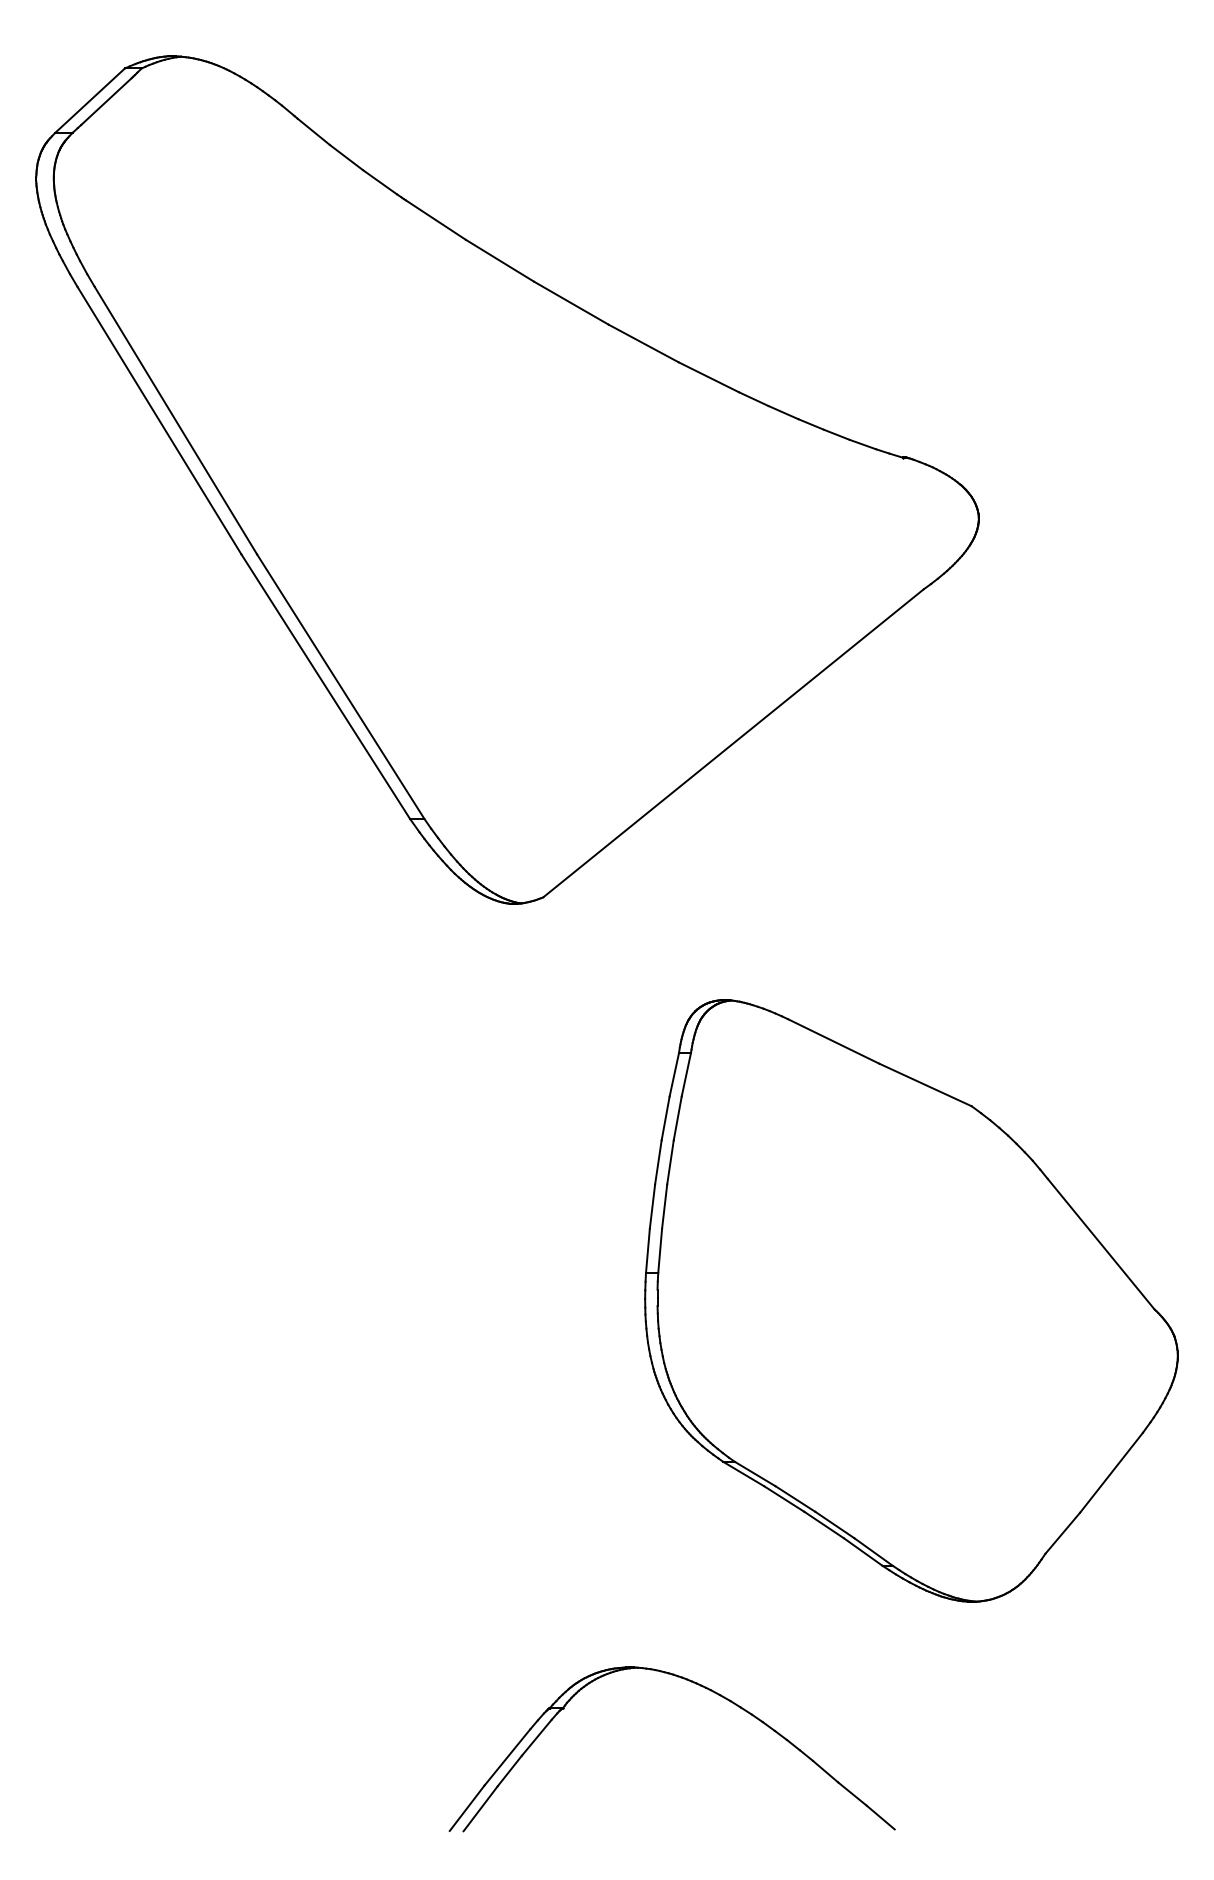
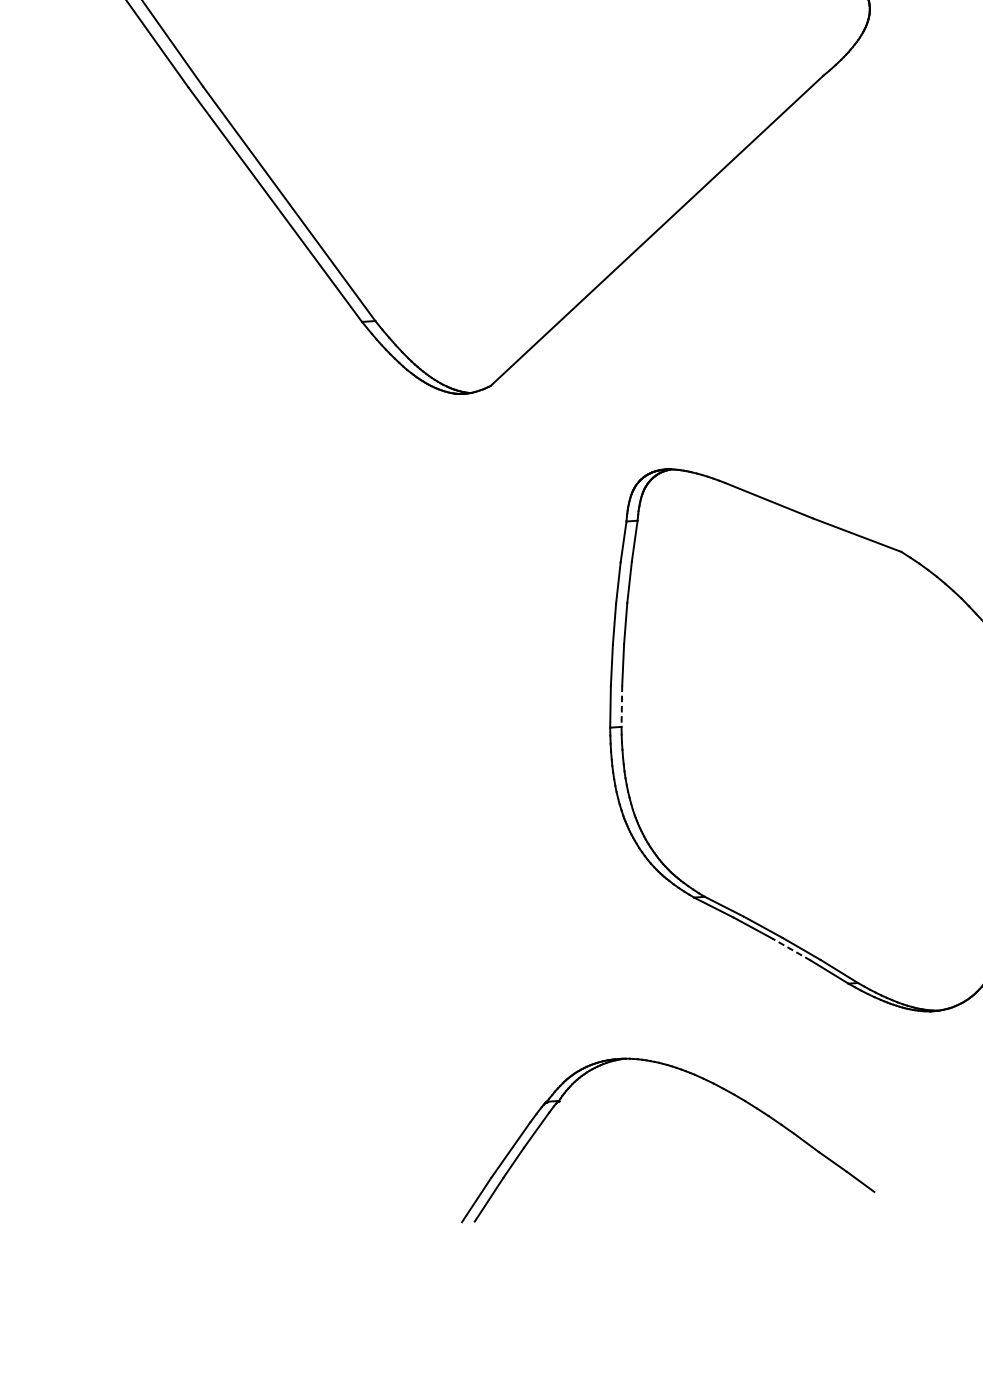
line: (660, 1251) -> (622, 706), solid -> dashed
line: (824, 1525) -> (792, 950), solid -> dashed
part: (695, 1684) -> (680, 1070), moved

